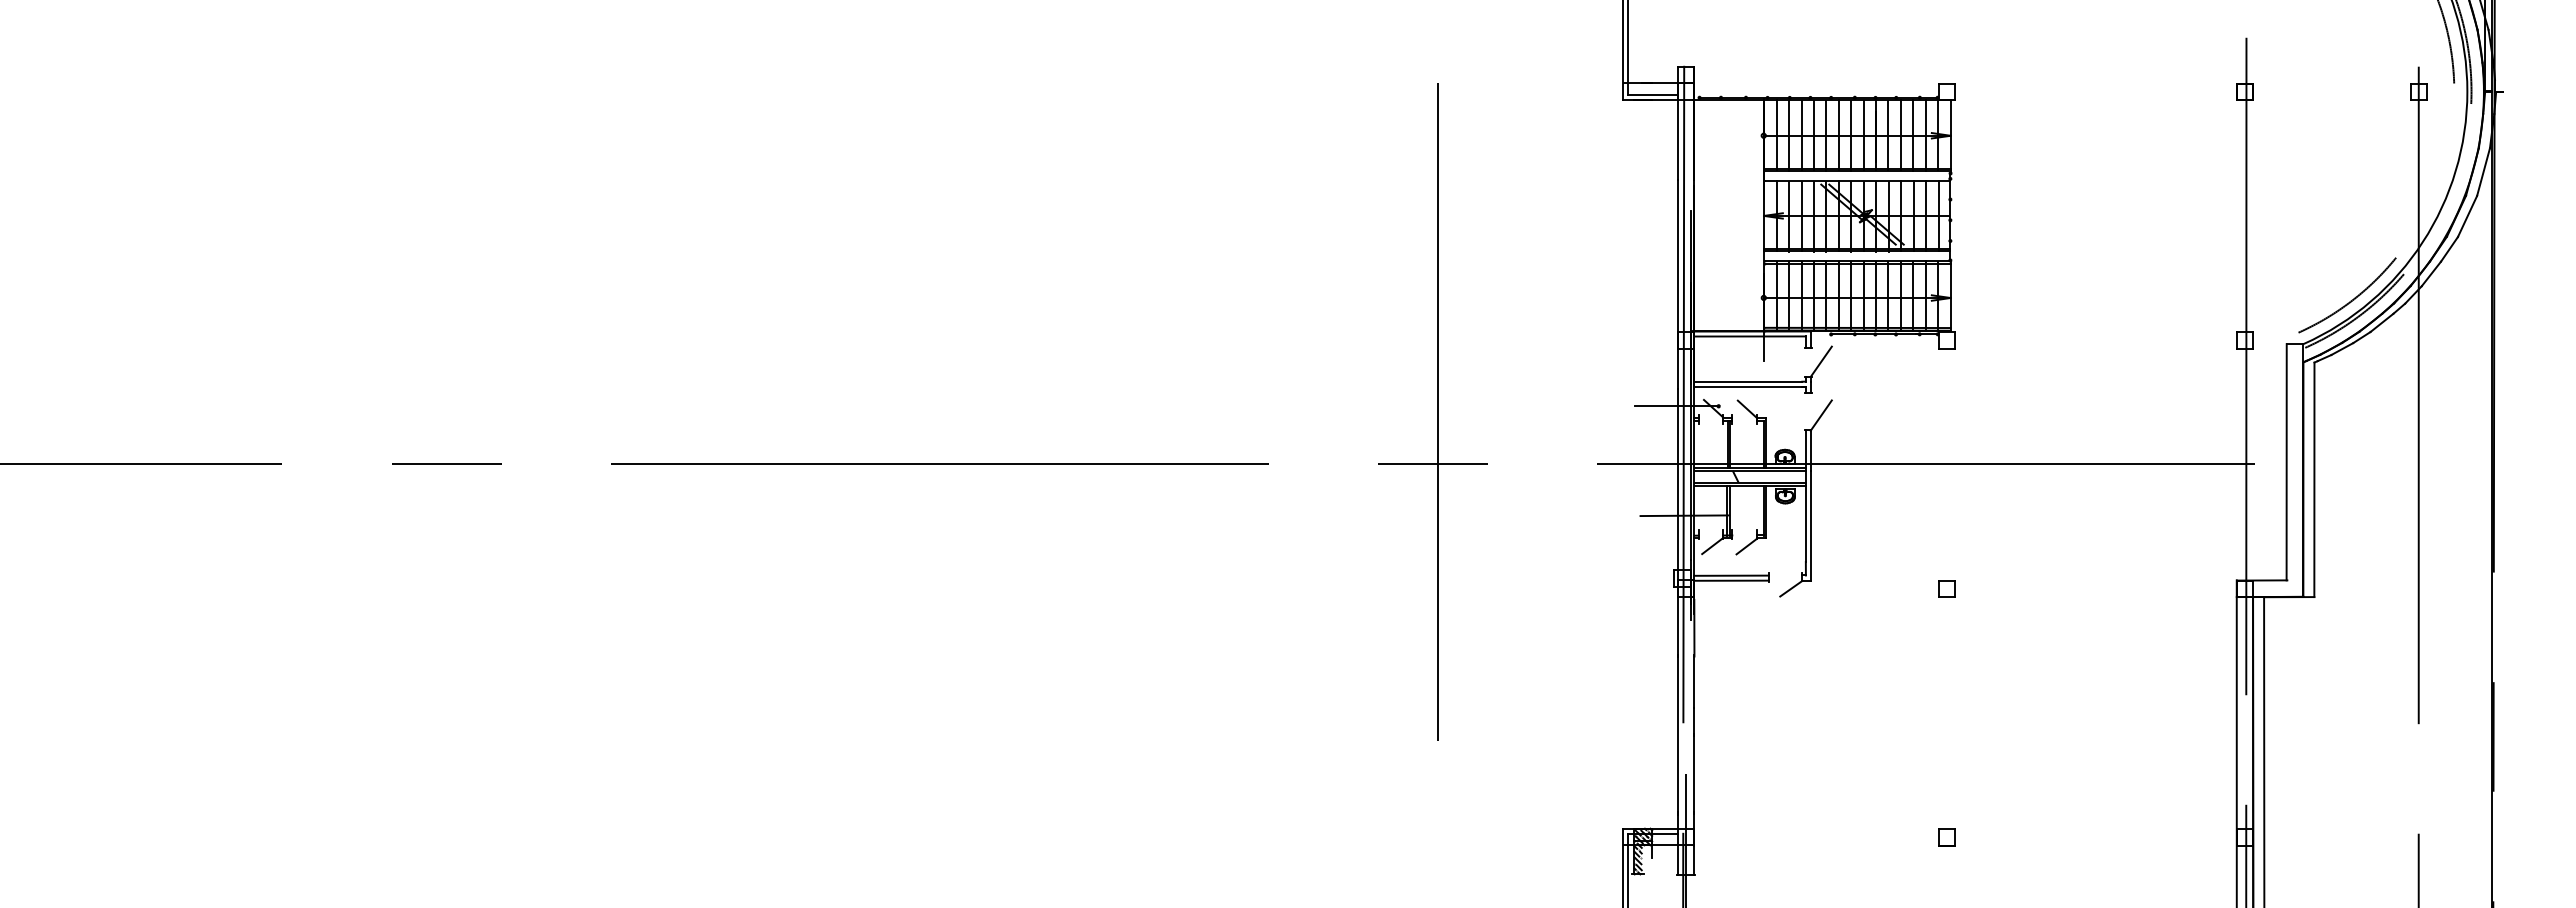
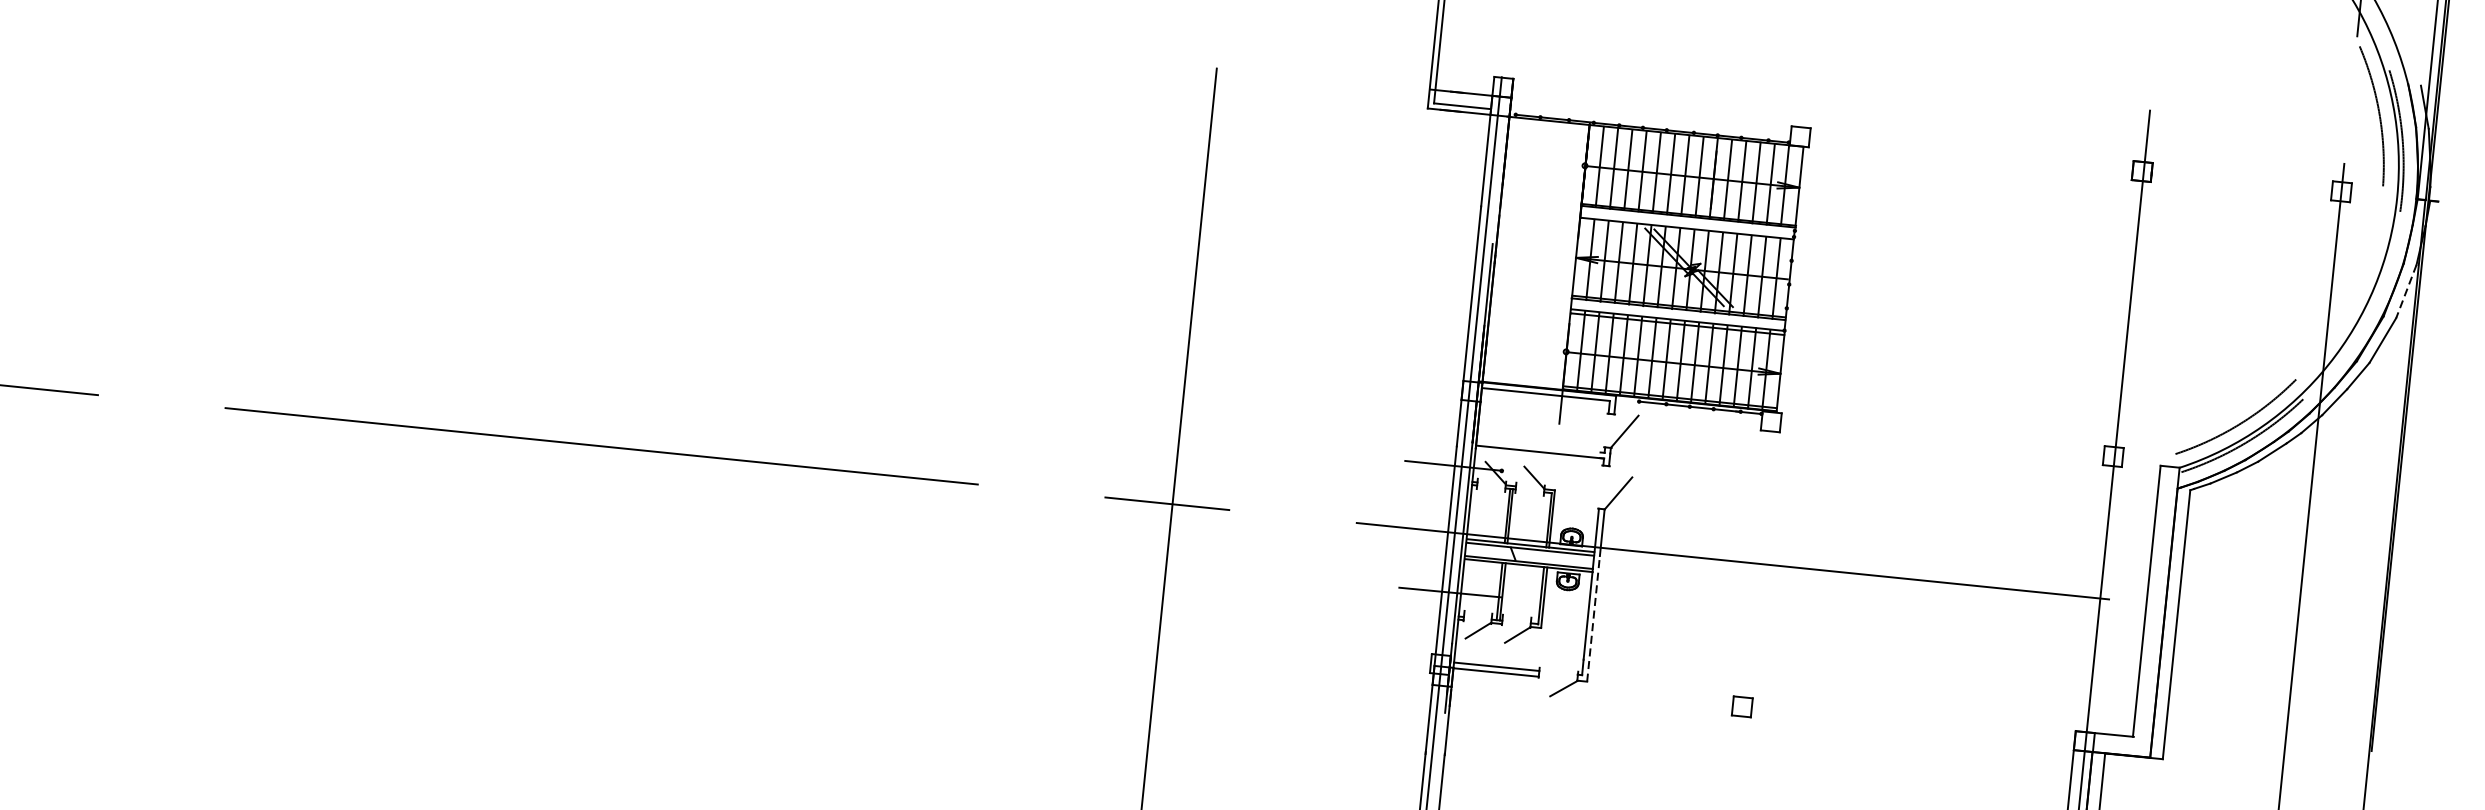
line: (2483, 172) -> (2406, 291), solid -> dashed
line: (1748, 381) -> (1538, 445), removed
line: (1810, 525) -> (1593, 618), solid -> dashed

